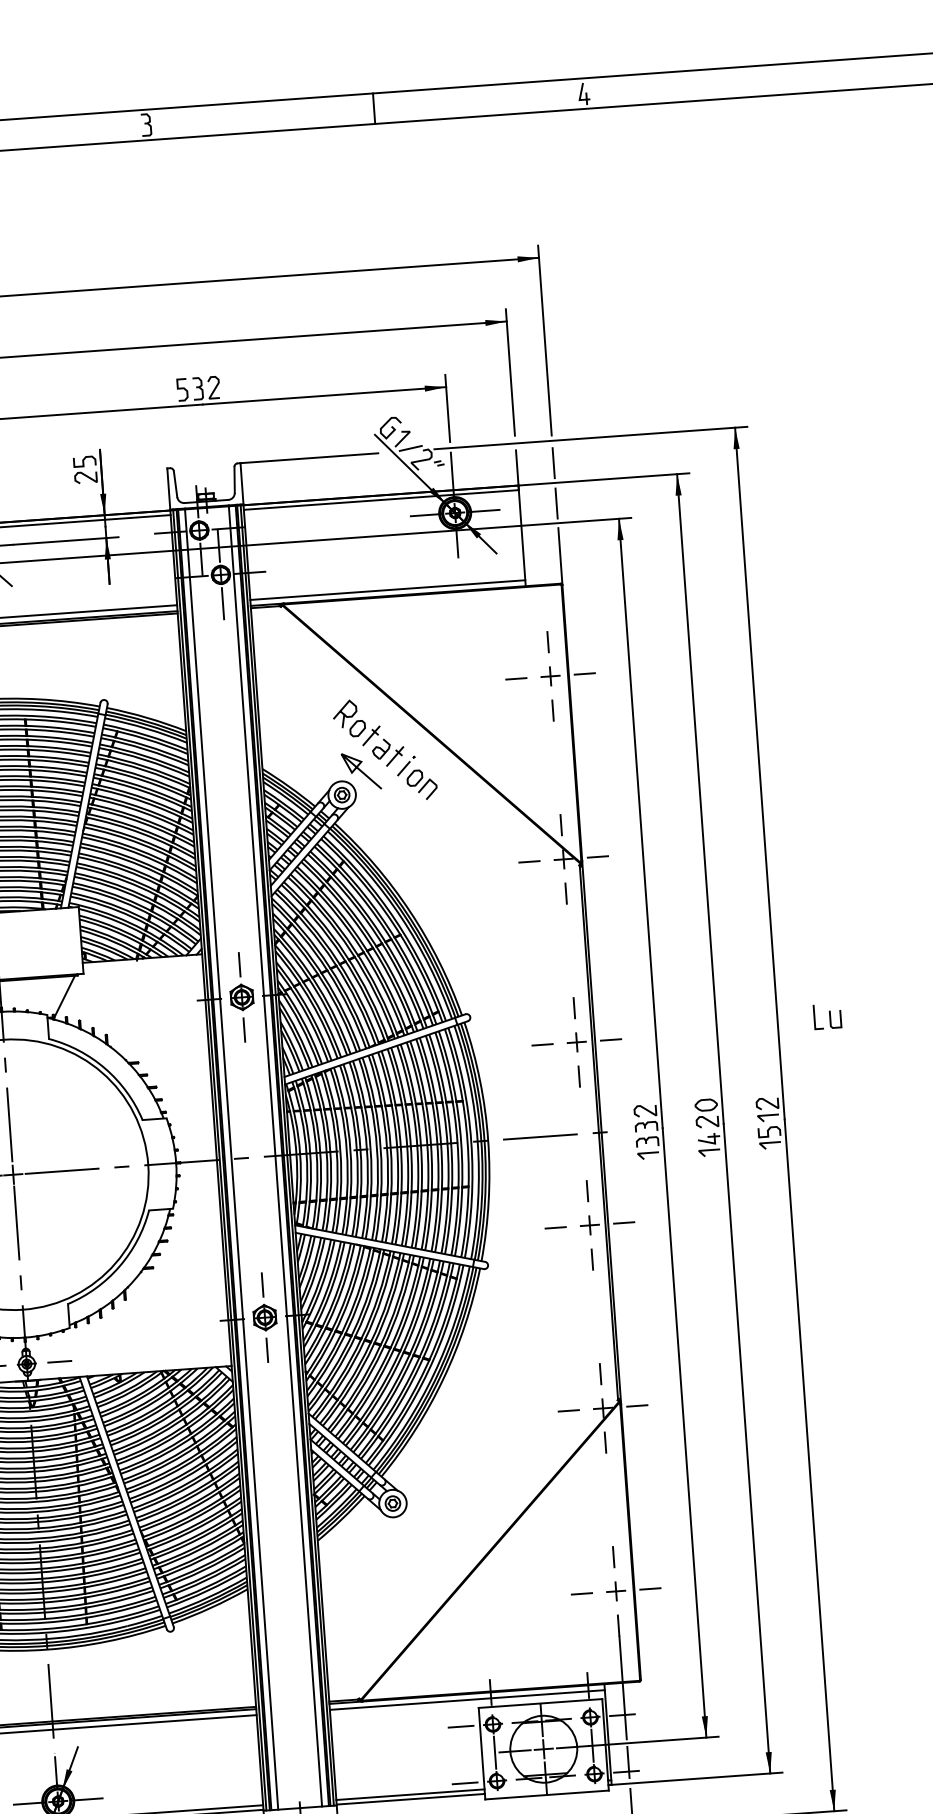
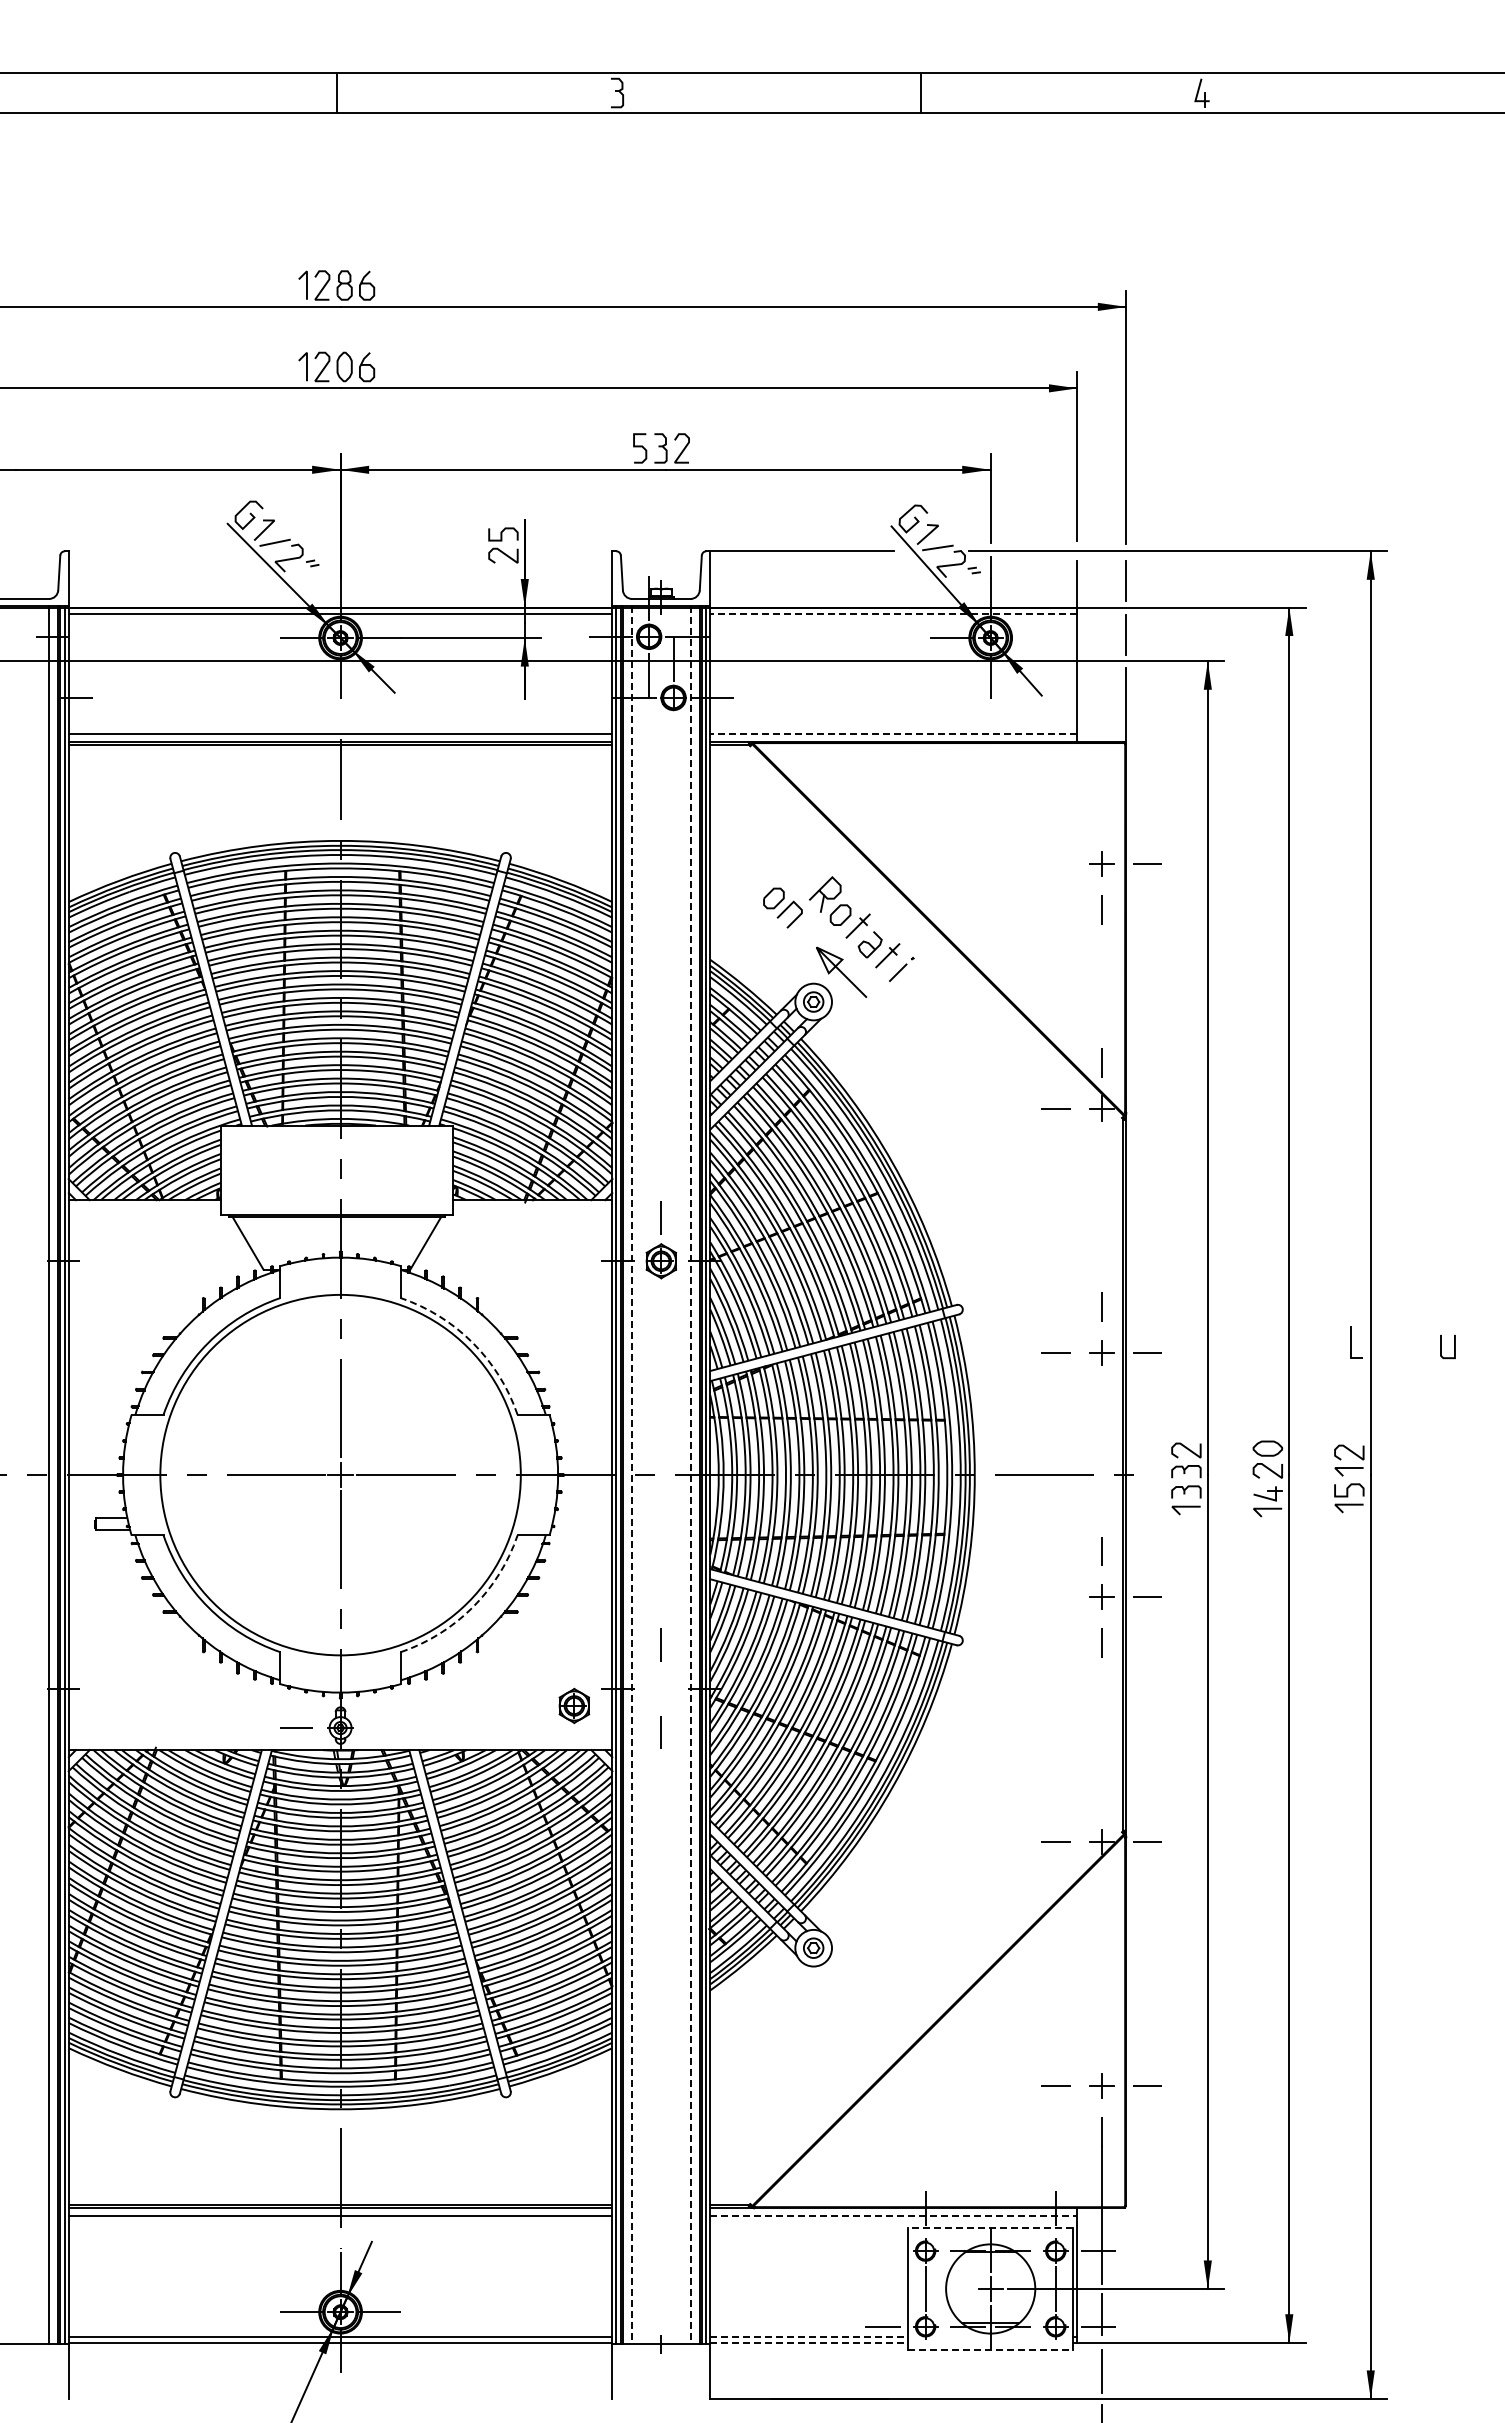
line: (381, 499) -> (893, 613), solid -> dashed
line: (483, 511) -> (1028, 638), removed
line: (387, 589) -> (893, 733), solid -> dashed
line: (222, 603) -> (673, 736), removed
line: (547, 642) -> (1101, 818), removed
line: (515, 678) -> (1055, 863), removed
part: (421, 784) -> (782, 907), moved
line: (597, 856) -> (1147, 1108), removed
line: (565, 893) -> (1101, 1153), removed
line: (814, 1017) -> (1351, 1342), moved
line: (244, 1029) -> (661, 1304), removed
arc: (104, 1068) -> (472, 1342), solid -> dashed
line: (578, 1076) -> (1101, 1398), removed
line: (275, 1156) -> (690, 1475), solid -> dashed
line: (231, 1159) -> (632, 1475), solid -> dashed
line: (555, 1227) -> (1055, 1596), removed
arc: (119, 1266) -> (472, 1607), solid -> dashed
part: (265, 1317) -> (574, 1705), moved
line: (59, 1362) -> (384, 1728), removed
line: (600, 1373) -> (1101, 1795), removed
line: (605, 1442) -> (1101, 1887), removed
line: (613, 1557) -> (1101, 2040), removed
line: (467, 1700) -> (893, 2216), solid -> dashed
line: (540, 1703) -> (990, 2227), solid -> dashed
line: (460, 1727) -> (882, 2251), removed
line: (515, 1750) -> (952, 2288), removed
line: (410, 1794) -> (809, 2336), solid -> dashed
line: (547, 1795) -> (991, 2350), solid -> dashed
line: (410, 1799) -> (809, 2342), solid -> dashed

